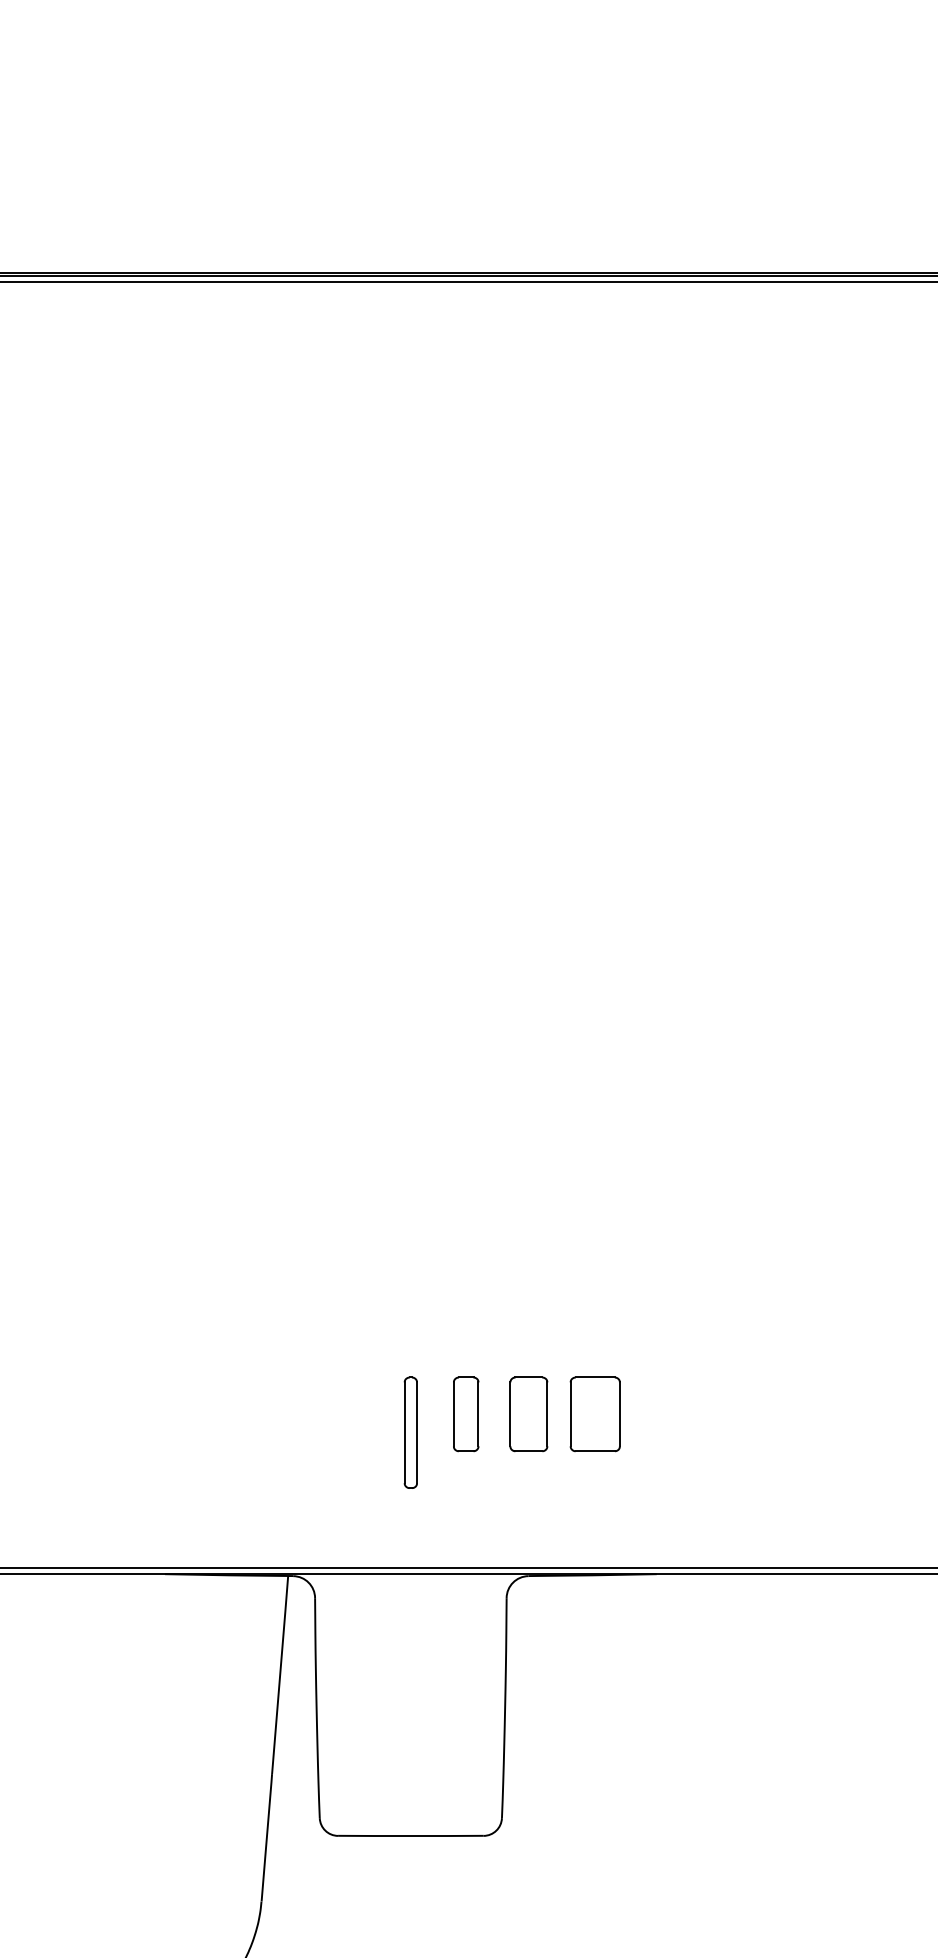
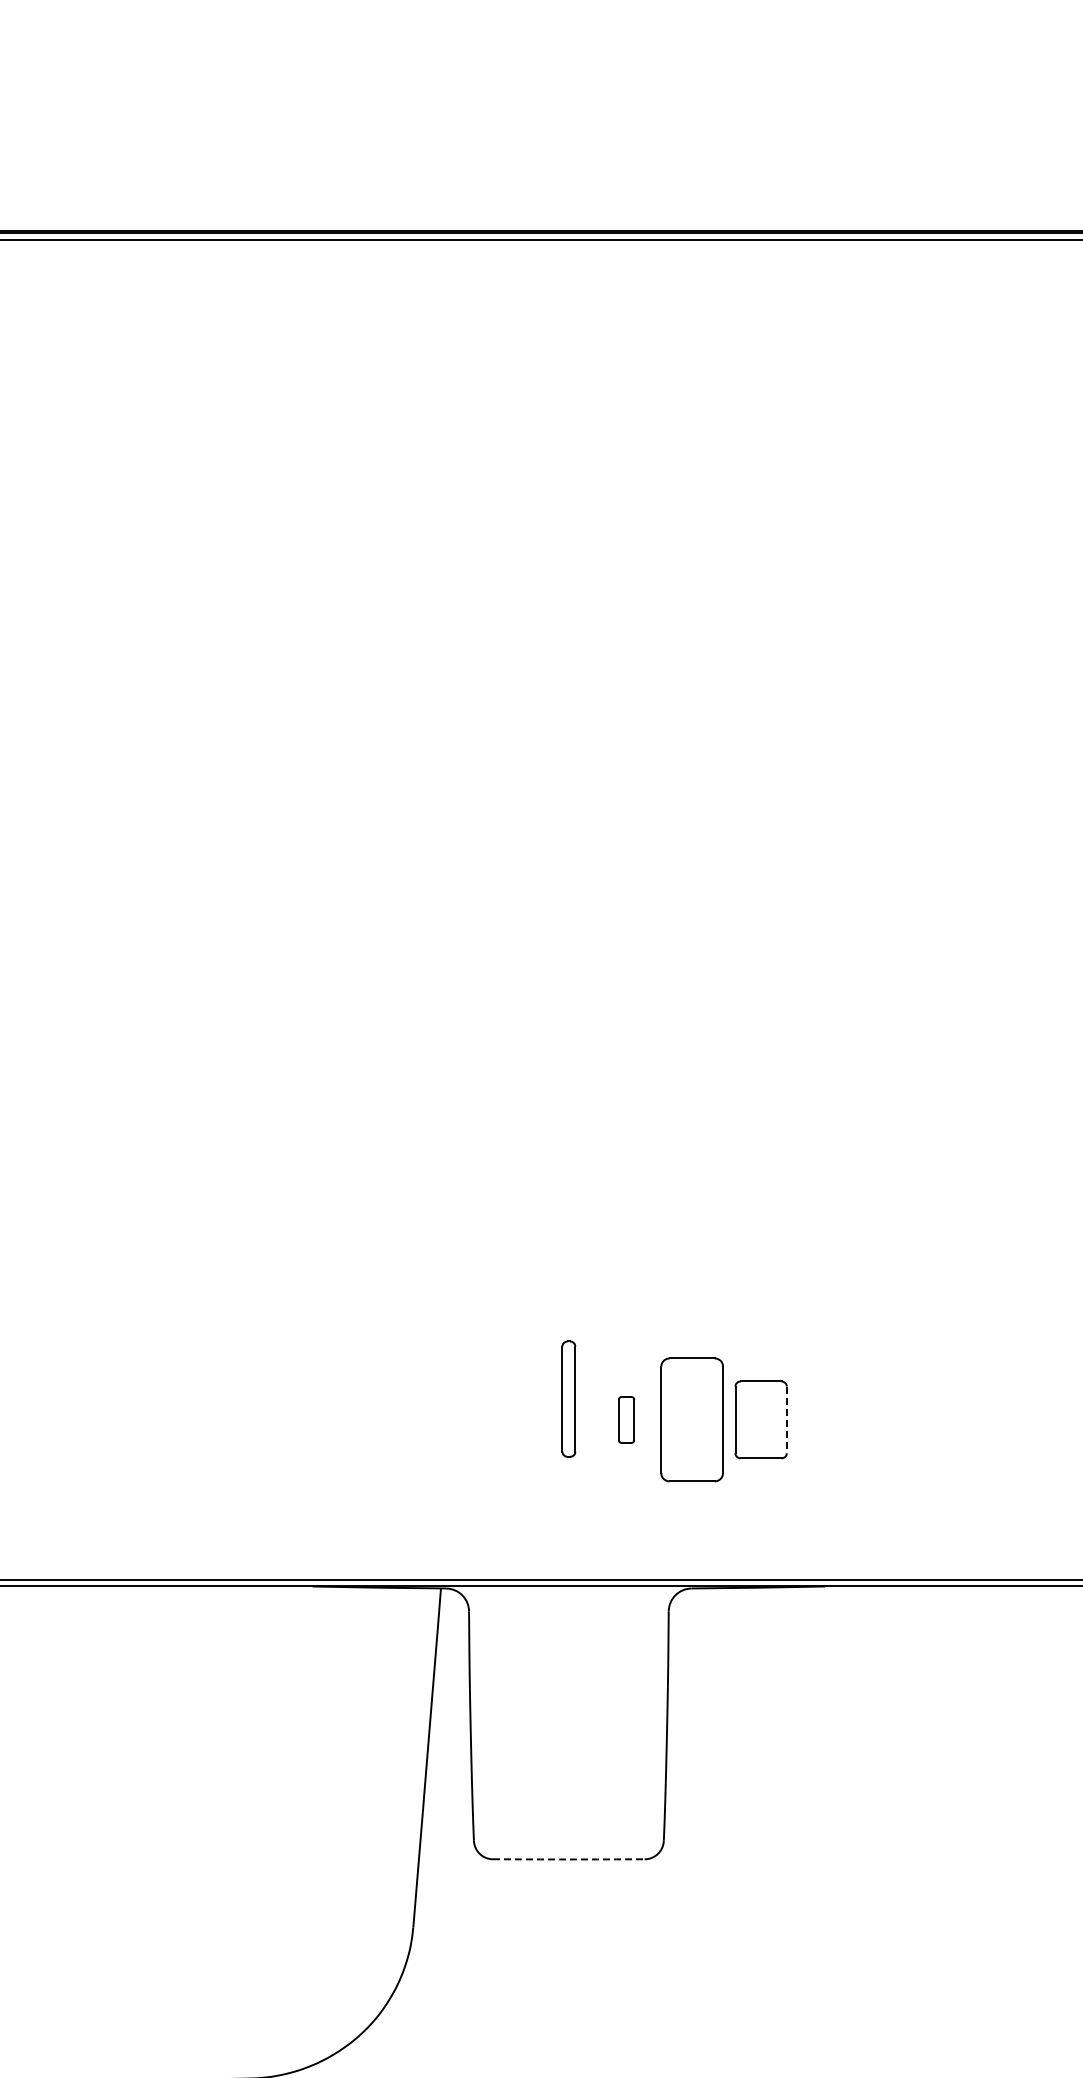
part: (466, 1413) -> (626, 1419), size x0.6
part: (528, 1413) -> (691, 1419), size x1.6
line: (619, 1414) -> (786, 1420), solid -> dashed
part: (410, 1432) -> (568, 1398), moved
arc: (410, 1836) -> (568, 1859), solid -> dashed

